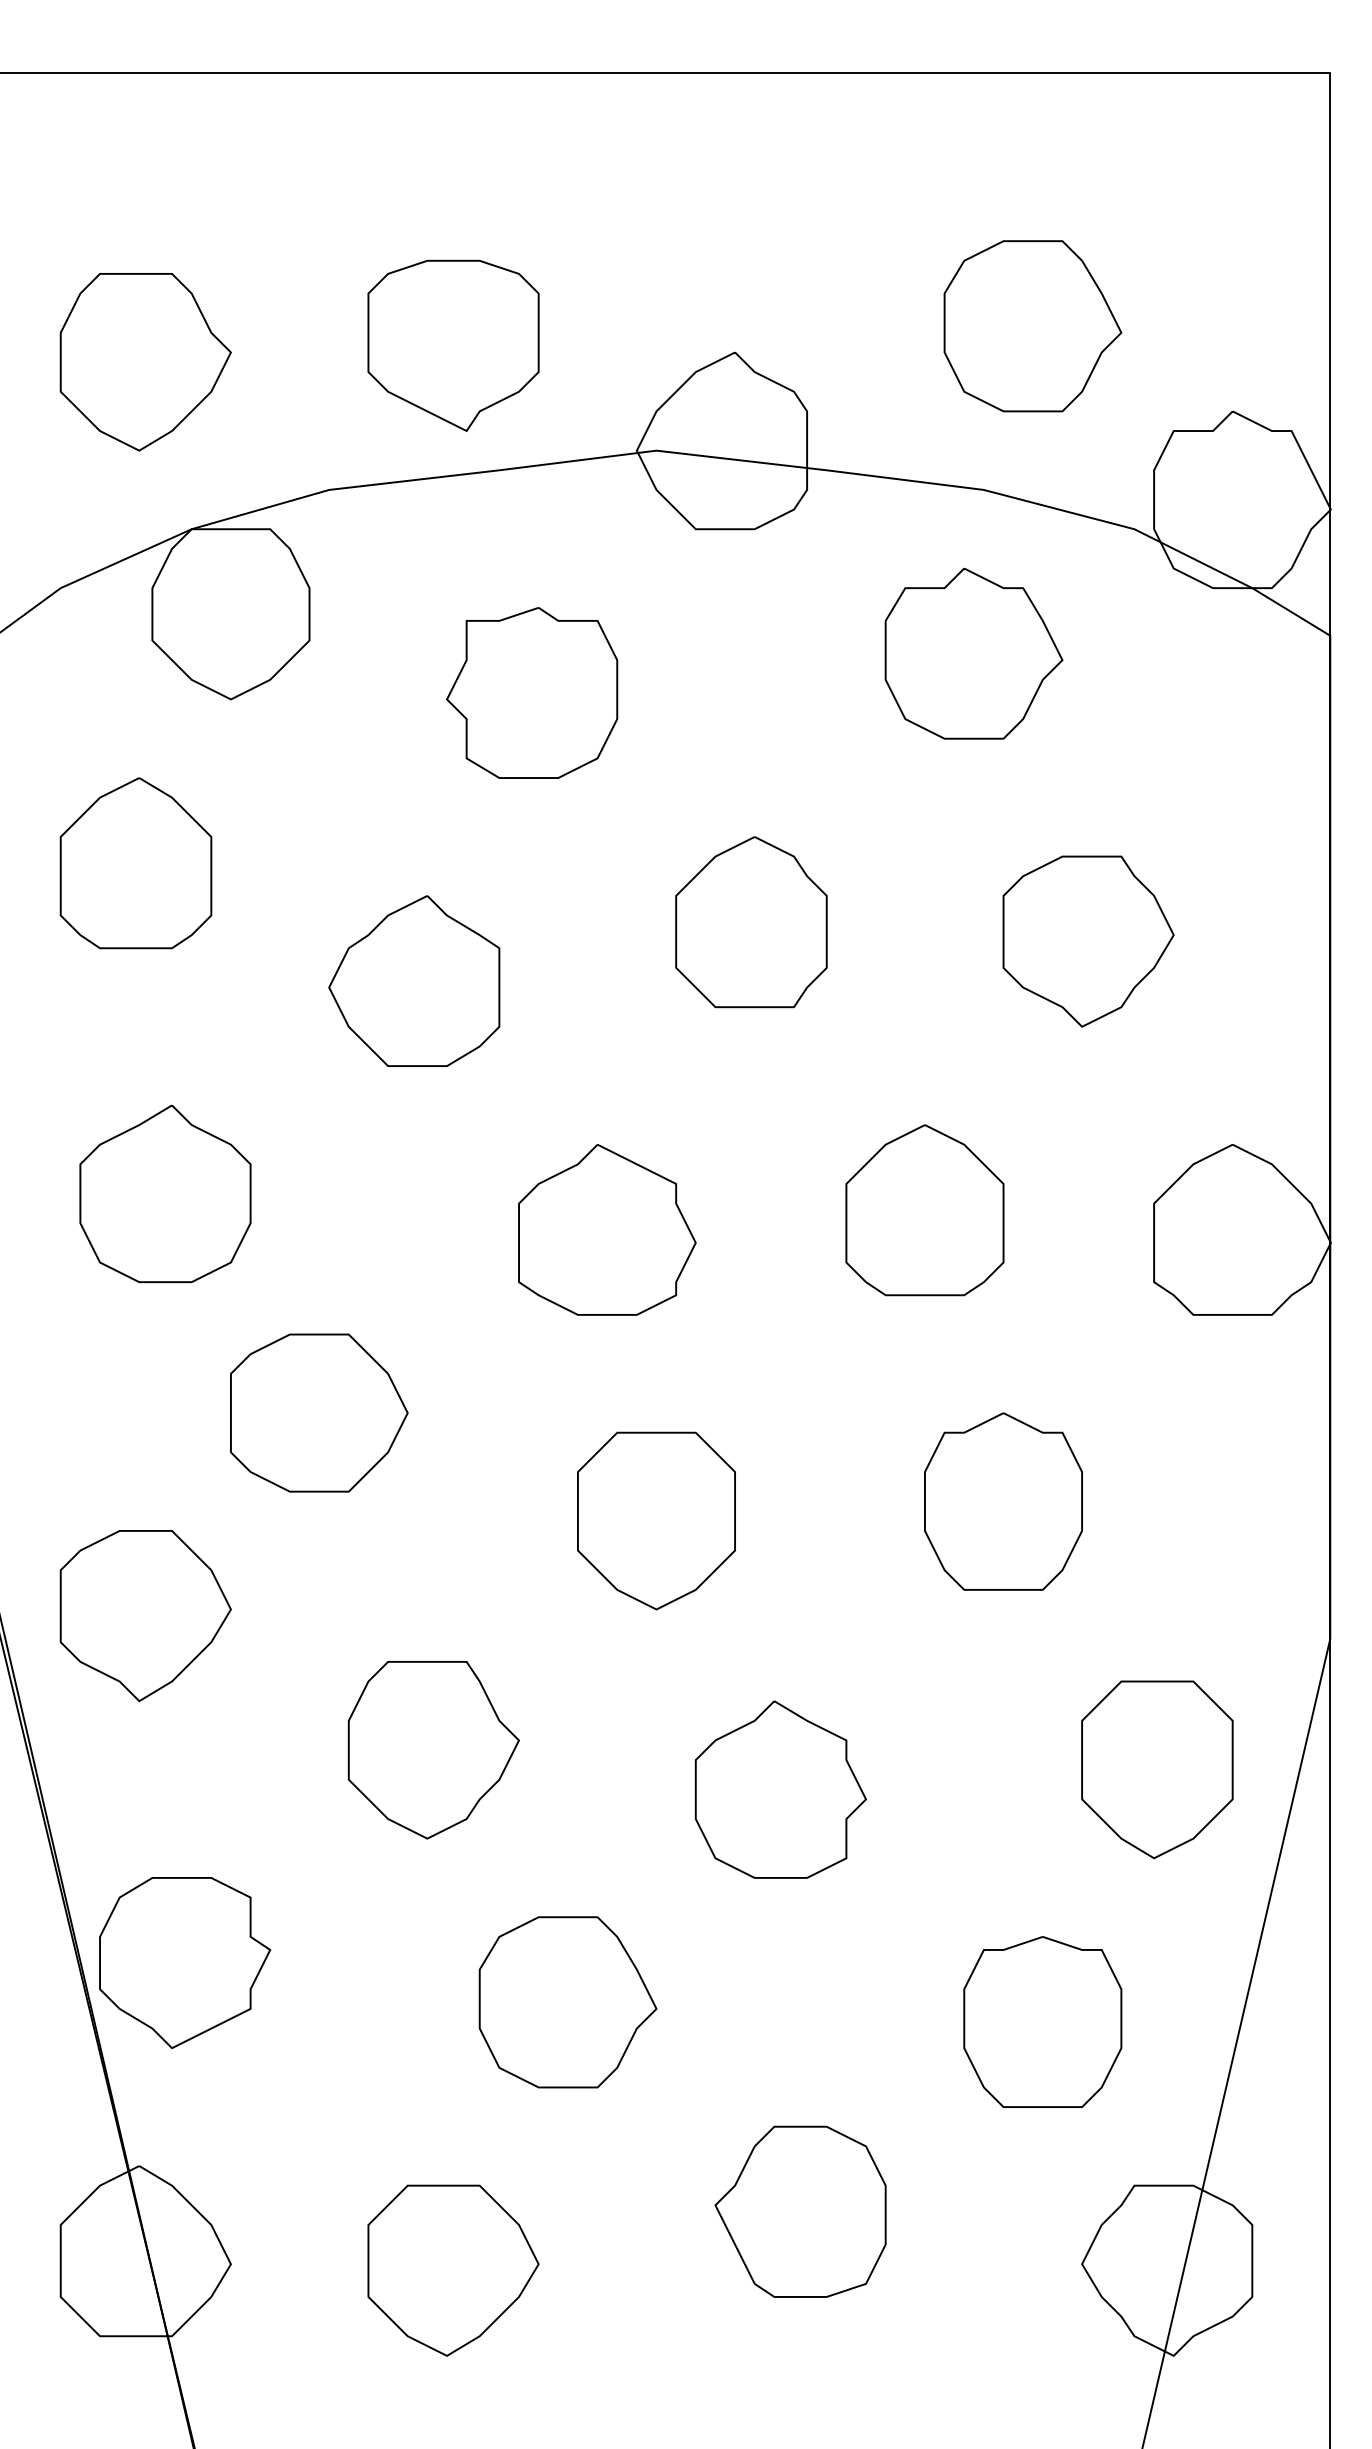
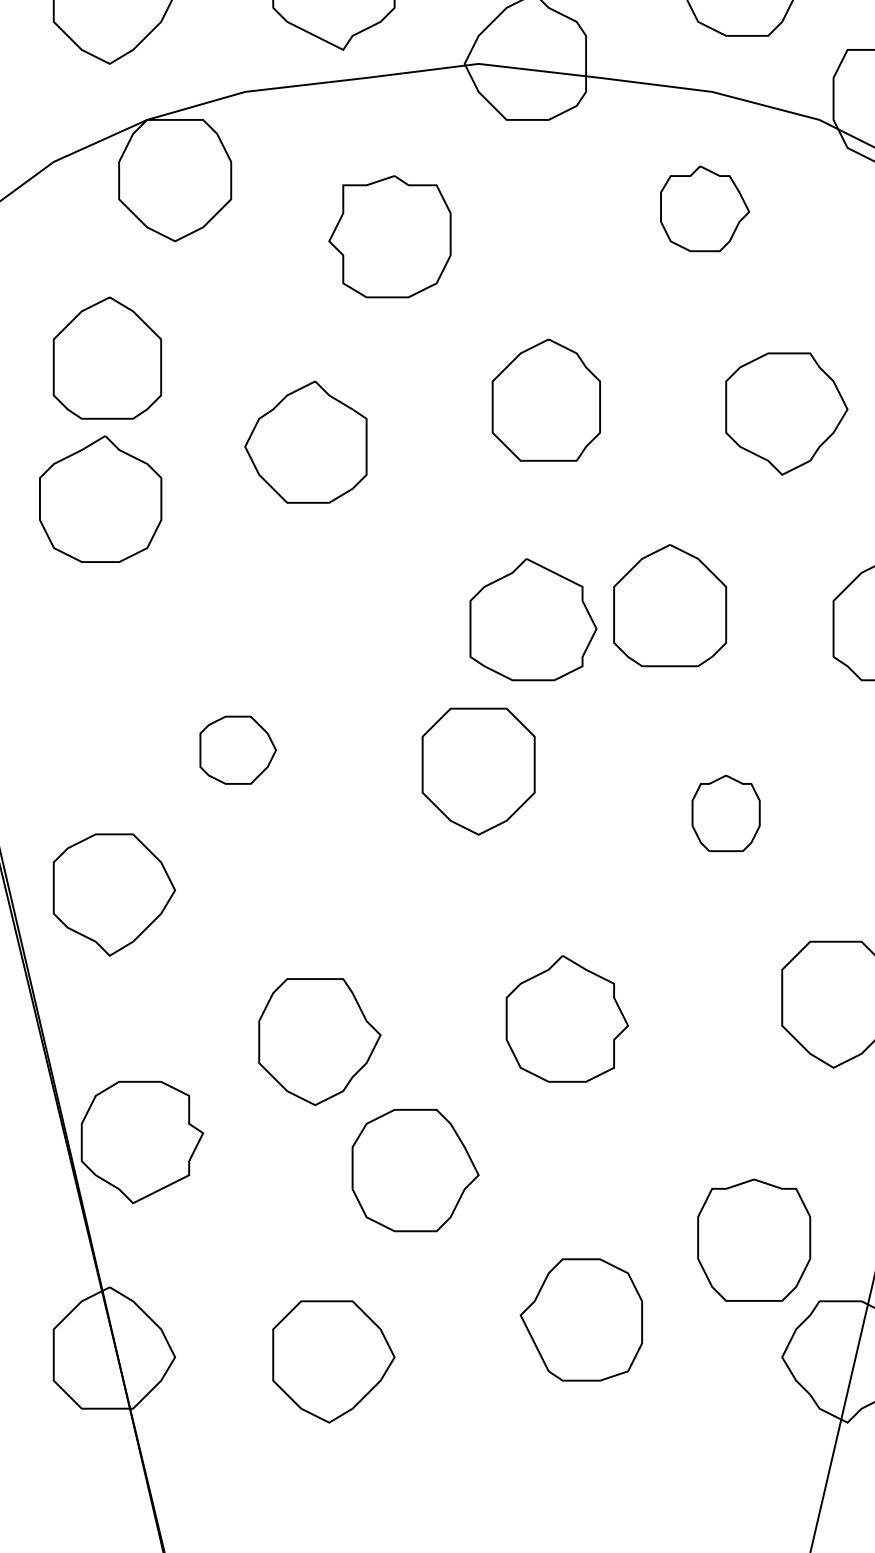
part: (973, 653) -> (704, 208), size x0.7
part: (165, 1193) -> (100, 498), moved
part: (607, 1229) -> (533, 619), moved
part: (319, 1412) -> (238, 749), size x0.6
part: (1003, 1501) -> (726, 813), size x0.6
part: (656, 1520) -> (478, 771), moved
part: (433, 1750) -> (319, 1042), moved
part: (1042, 2021) -> (753, 1239), moved

